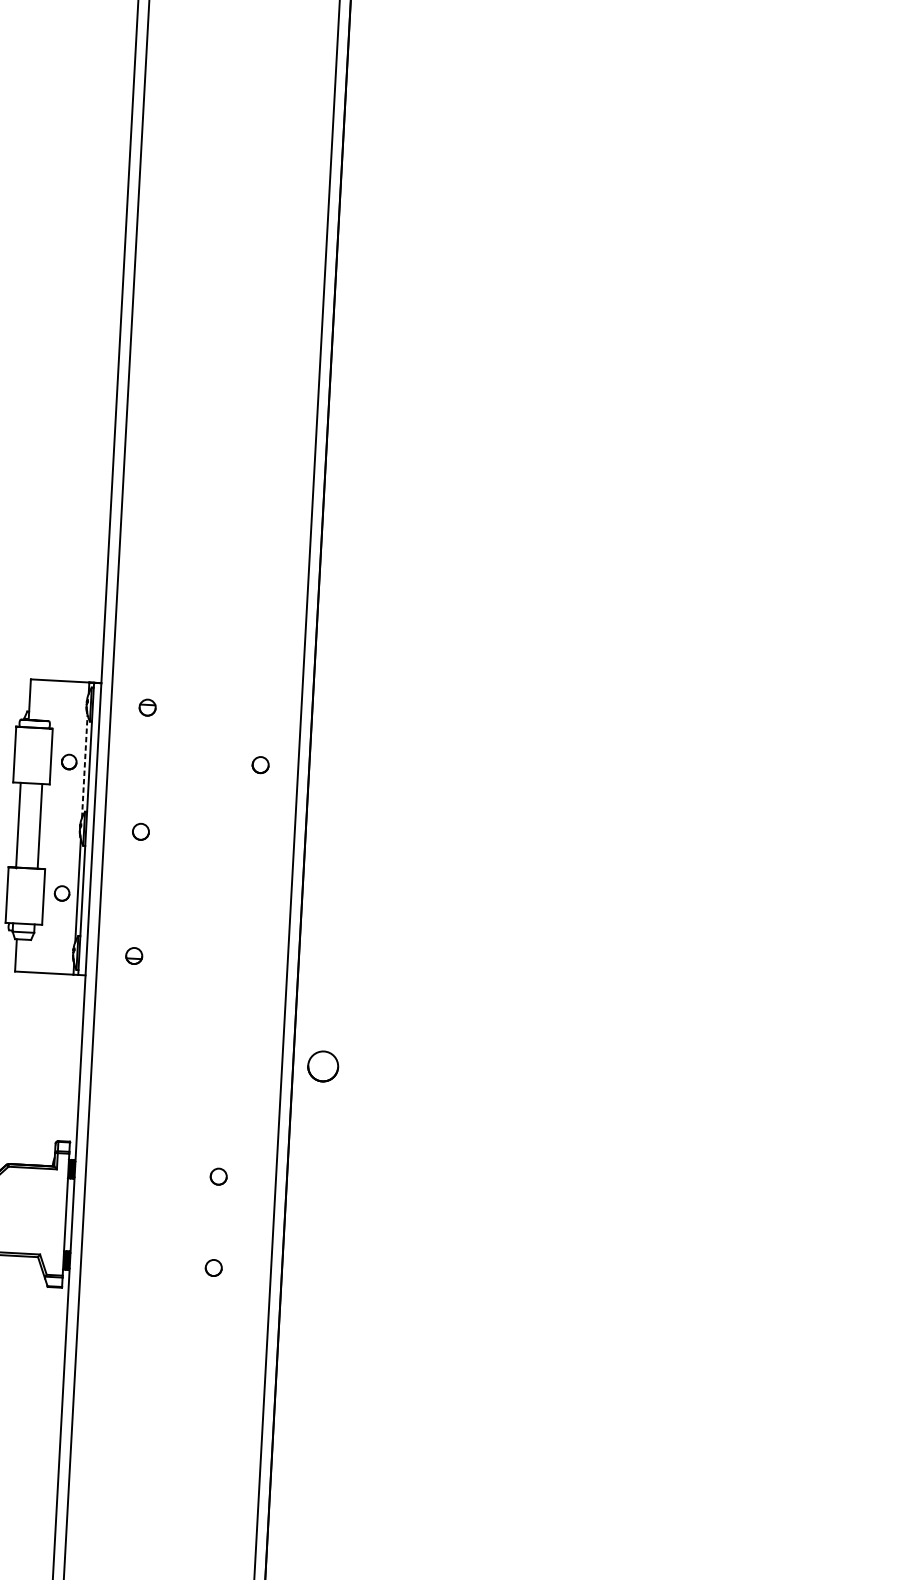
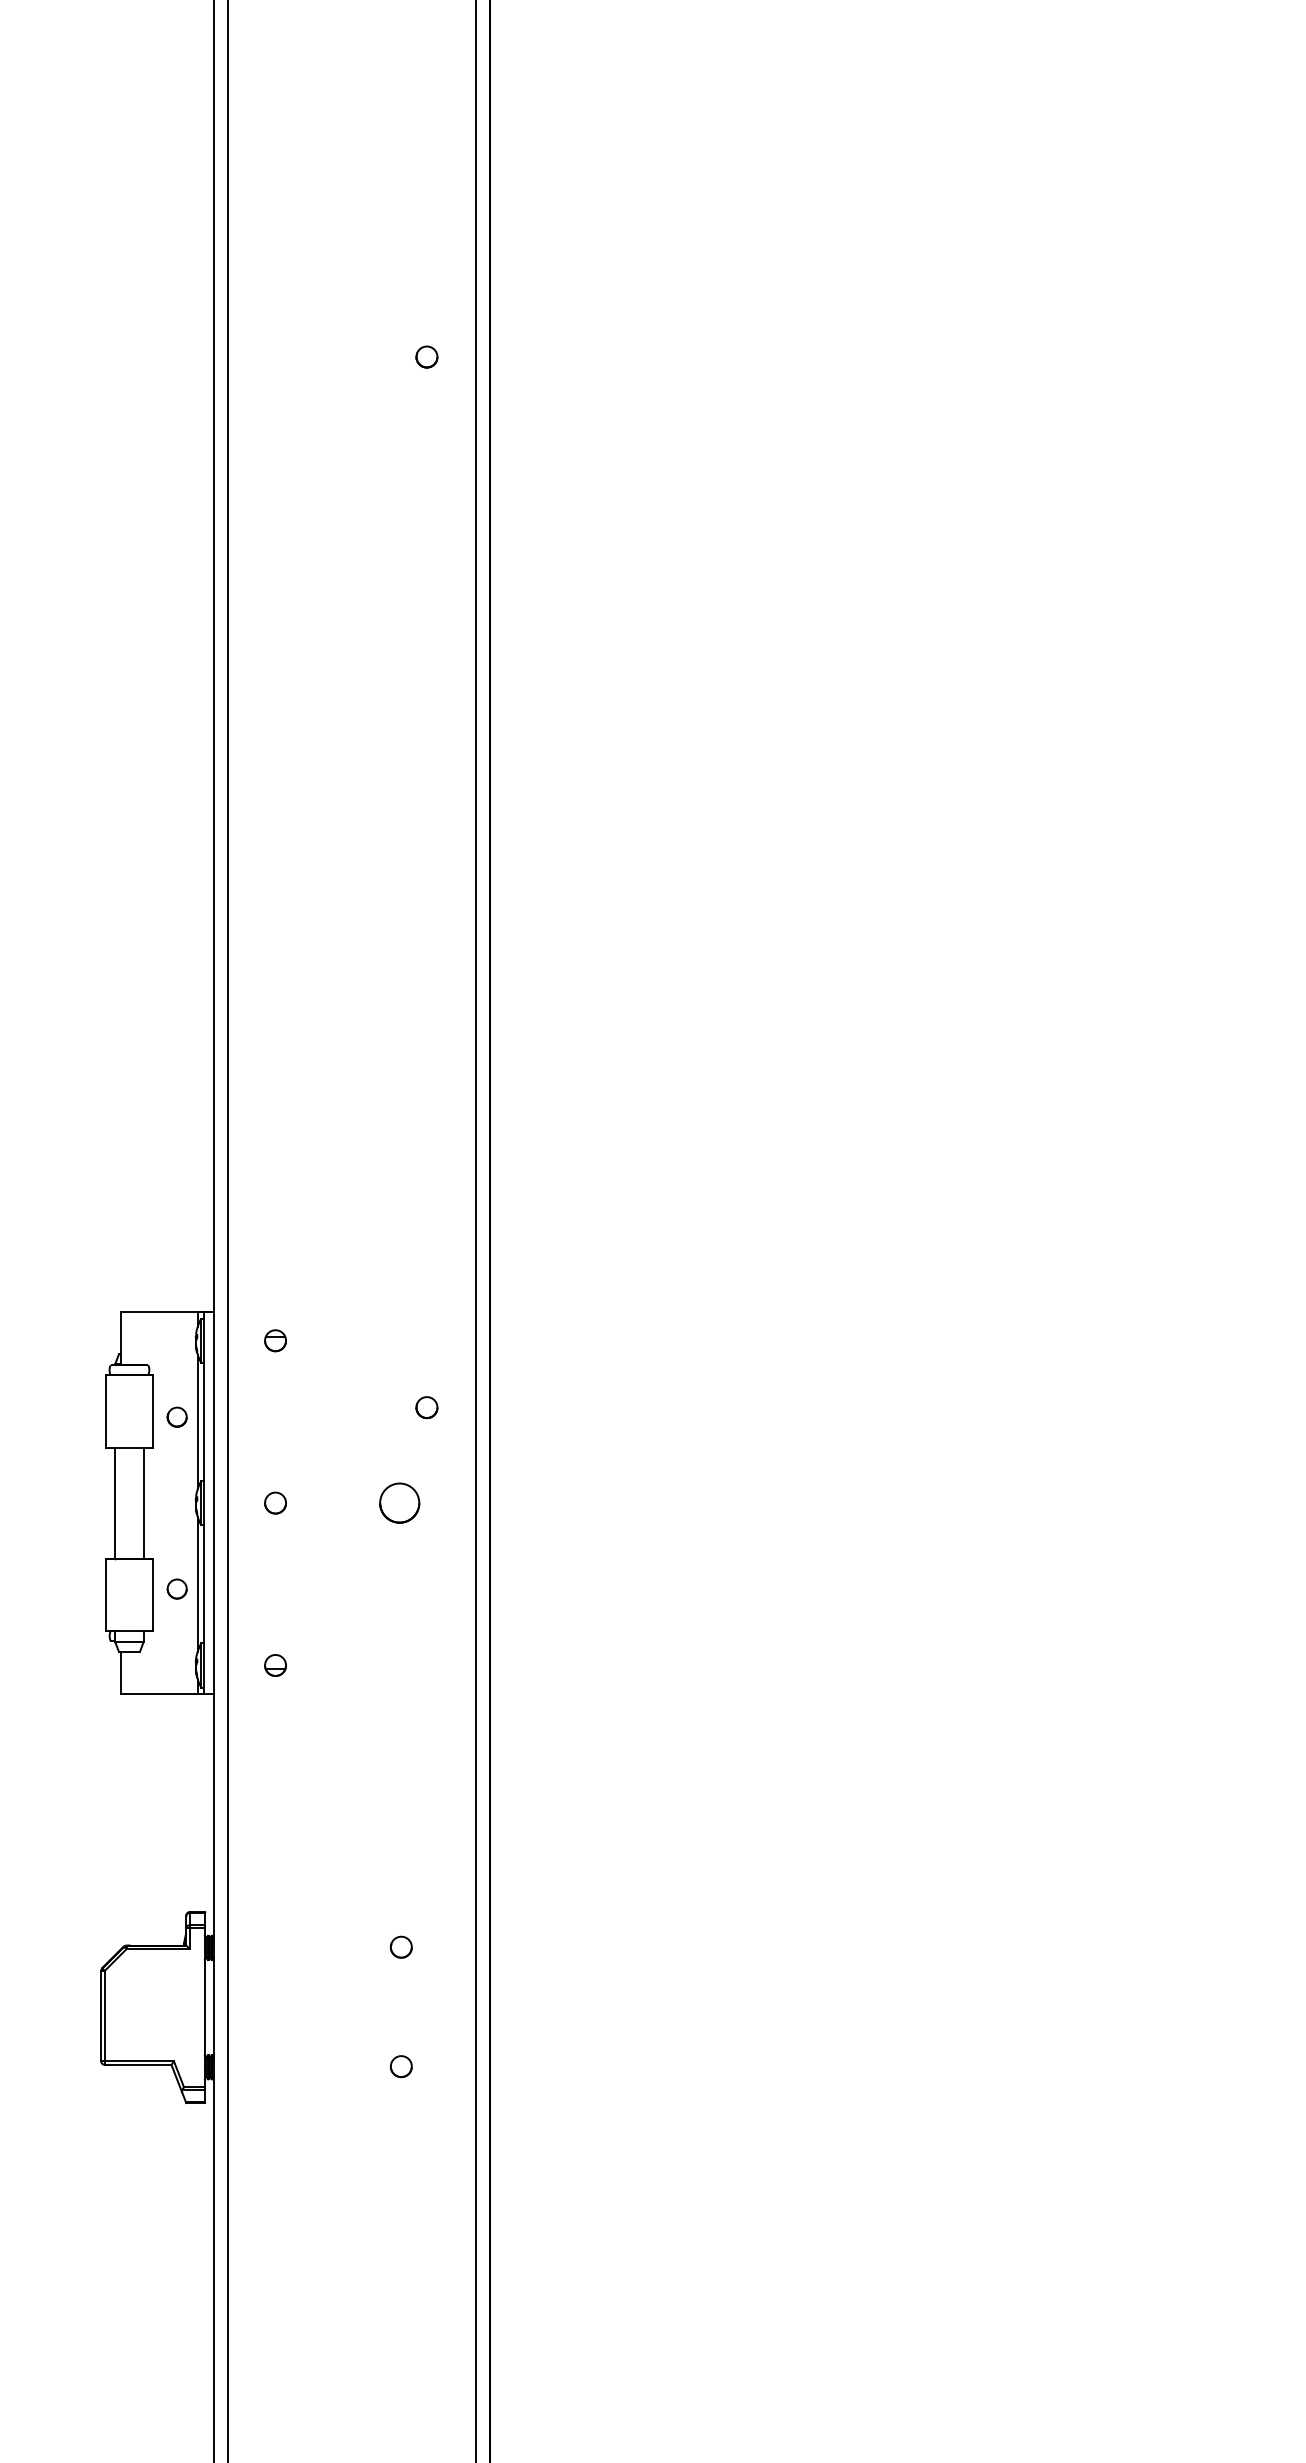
line: (84, 766) -> (197, 1421), dashed -> solid
circle: (323, 1065) -> (399, 1502), moved

